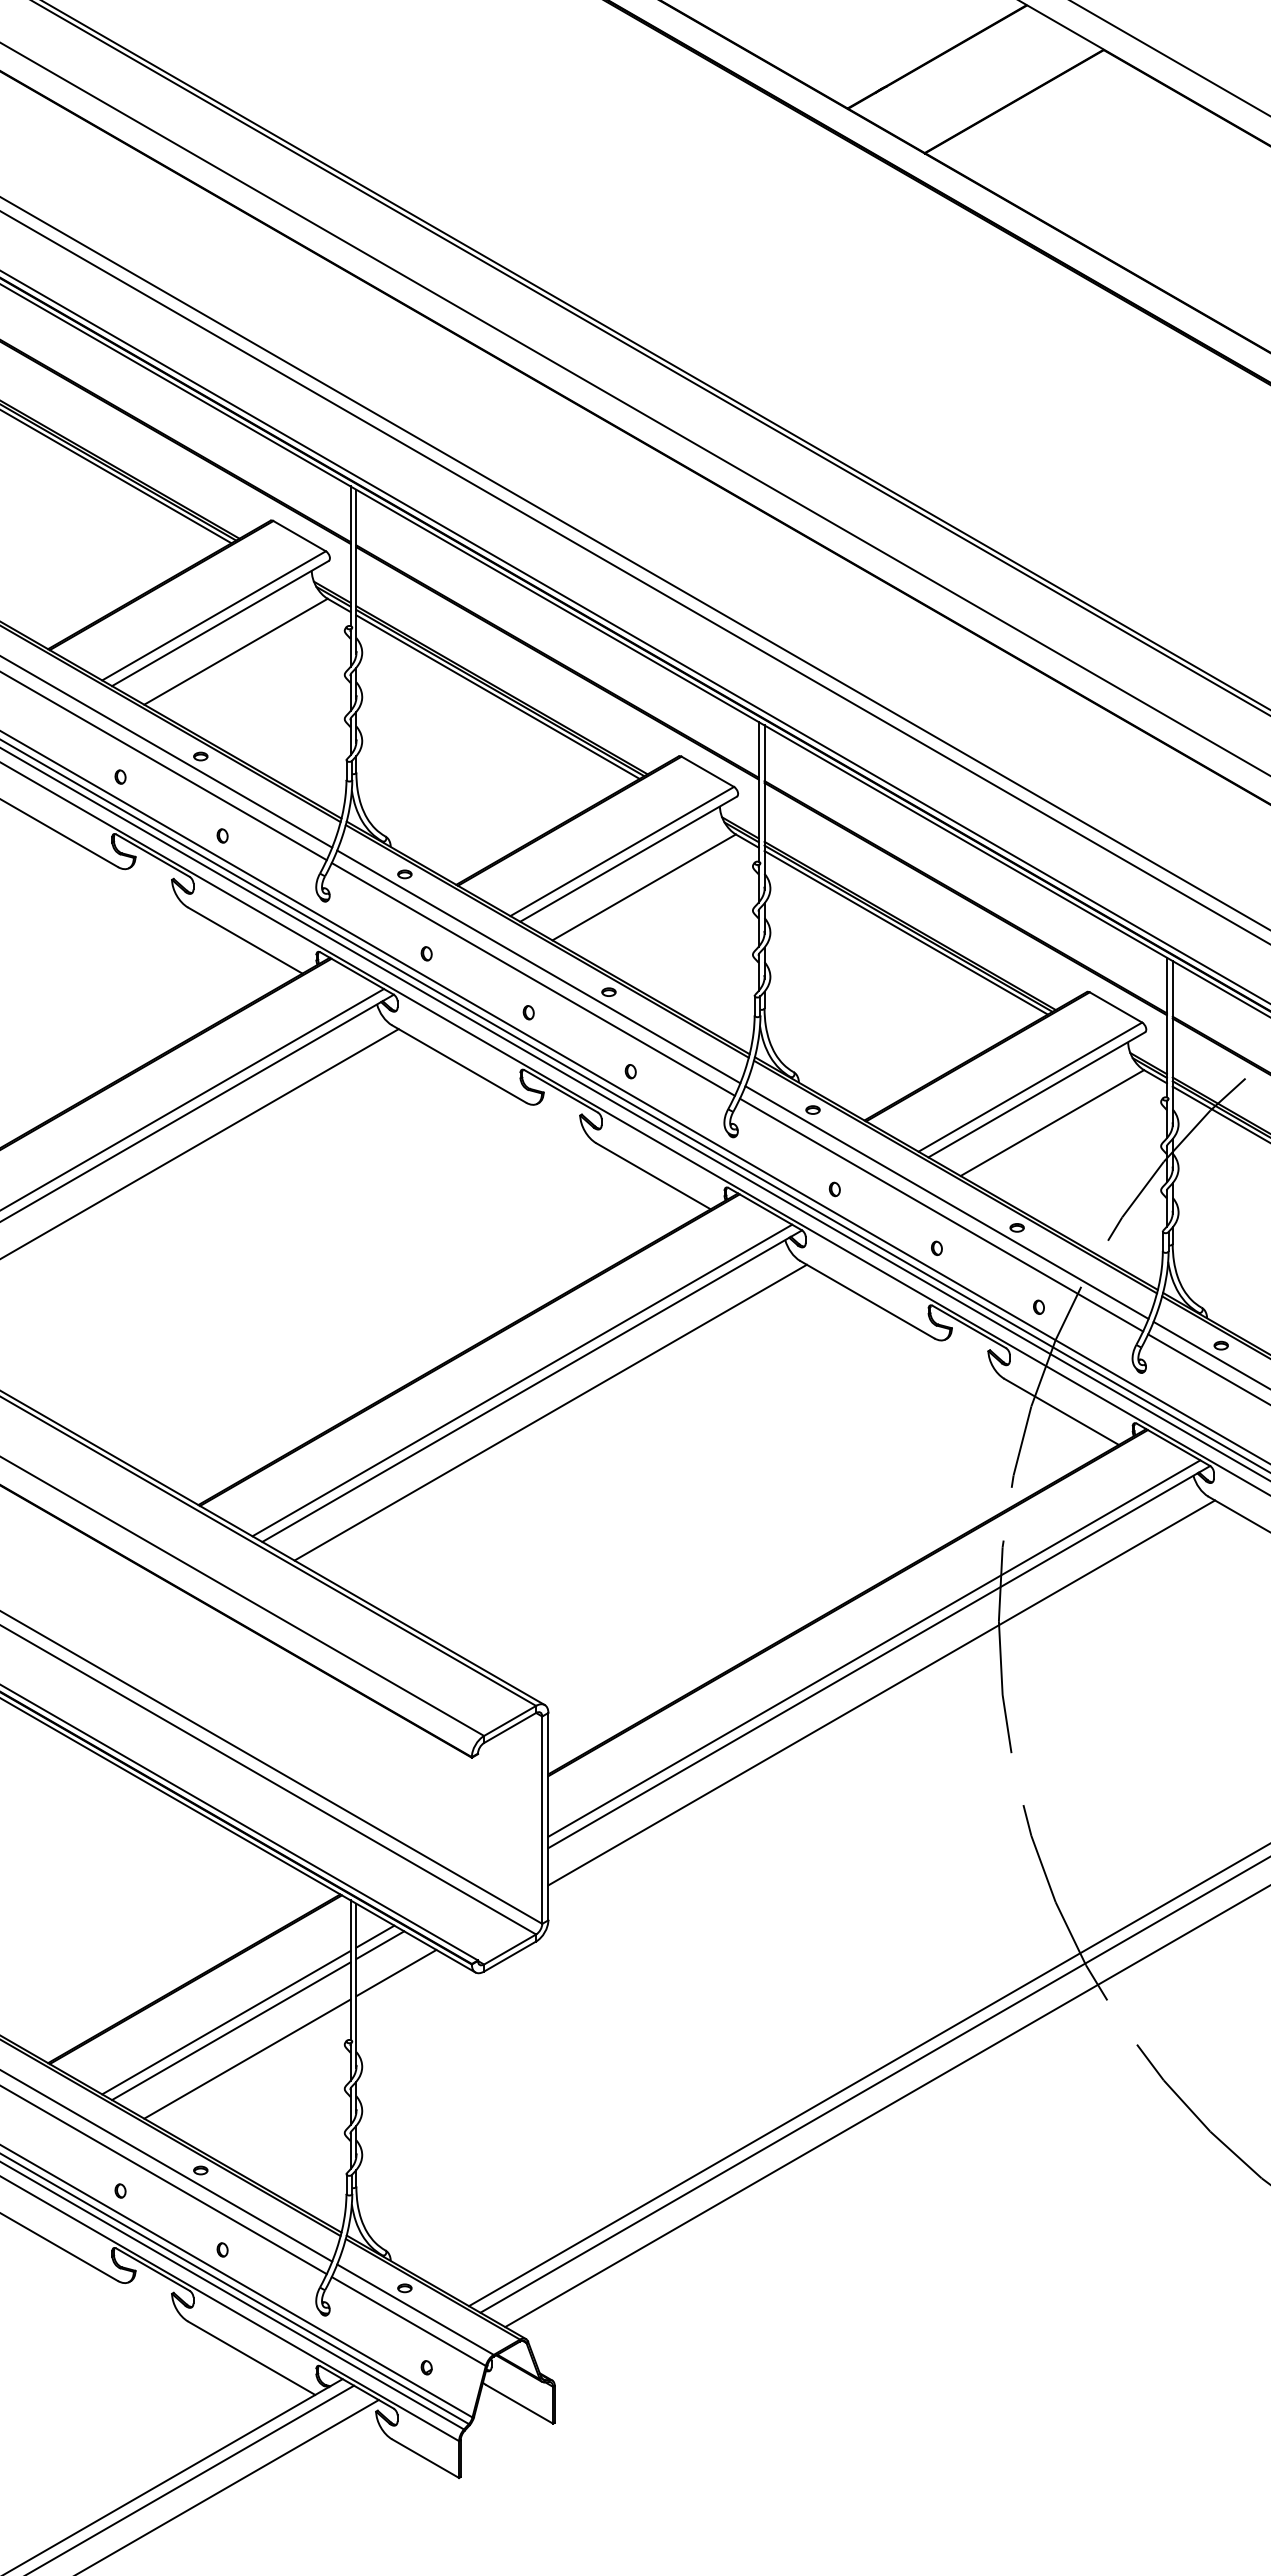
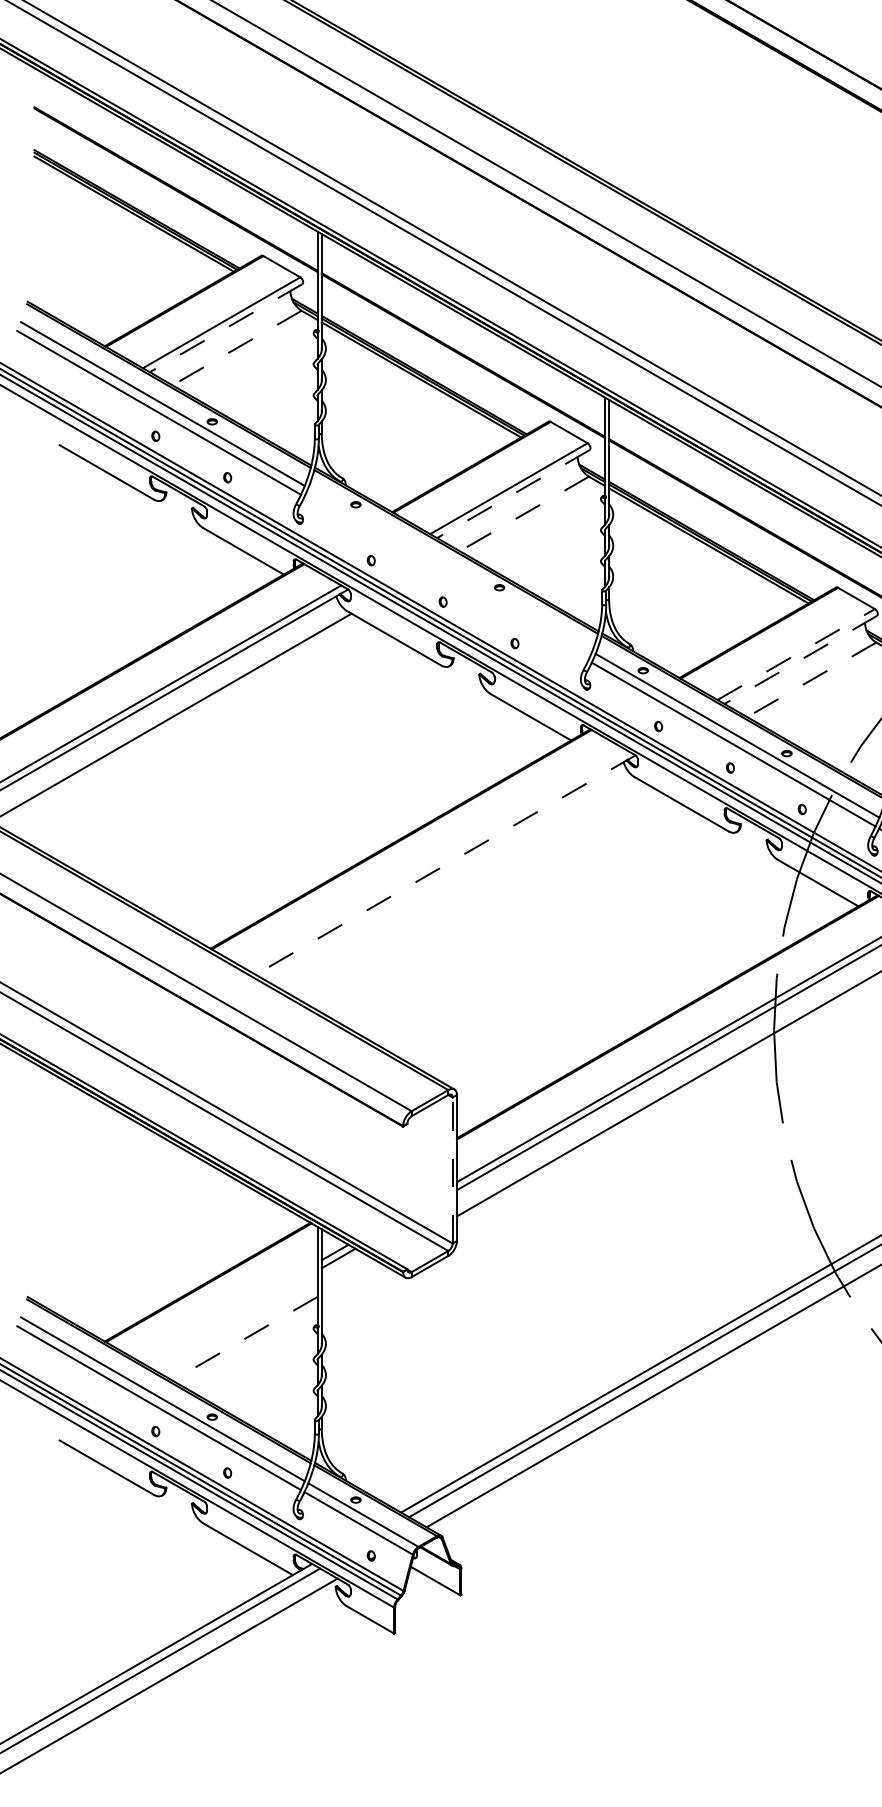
line: (219, 623) -> (225, 328), solid -> dashed
line: (236, 651) -> (237, 347), solid -> dashed
line: (628, 859) -> (513, 494), solid -> dashed
line: (644, 887) -> (524, 514), solid -> dashed
line: (538, 966) -> (449, 569), removed
line: (532, 979) -> (445, 578), removed
line: (1030, 1086) -> (796, 654), solid -> dashed
line: (1036, 1095) -> (800, 660), solid -> dashed
line: (1052, 1123) -> (811, 680), solid -> dashed
line: (522, 1380) -> (438, 861), removed
line: (532, 1386) -> (445, 865), solid -> dashed
line: (550, 1412) -> (458, 883), removed
line: (542, 1820) -> (452, 1170), solid -> dashed
line: (396, 1972) -> (350, 1277), removed
line: (226, 2022) -> (230, 1312), removed
line: (231, 2031) -> (233, 1319), removed
line: (247, 2059) -> (245, 1338), solid -> dashed

